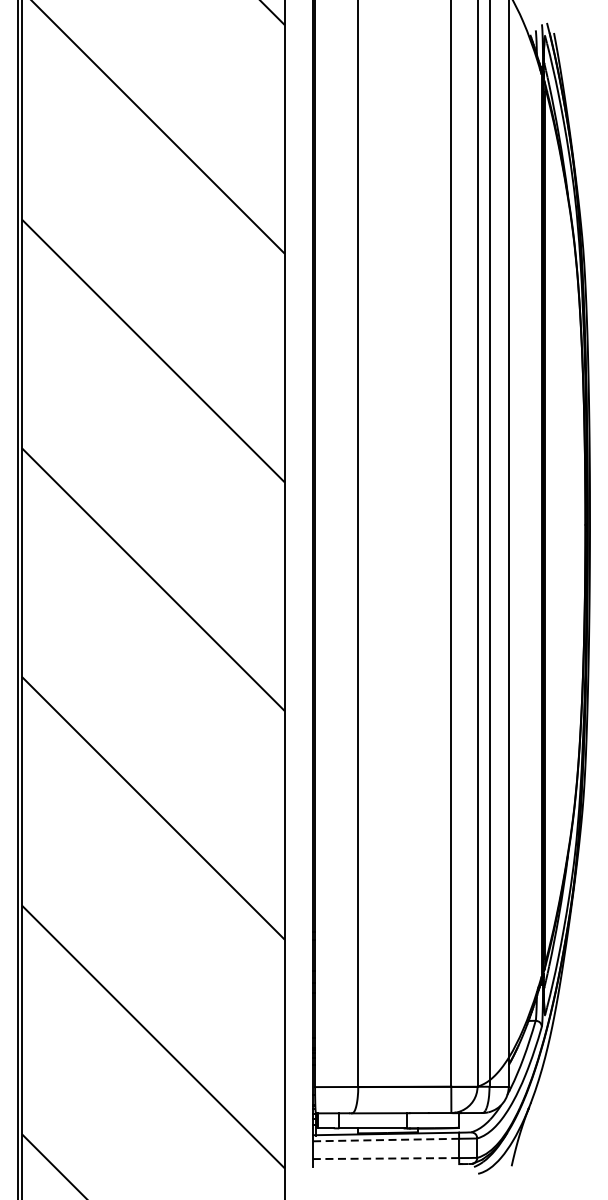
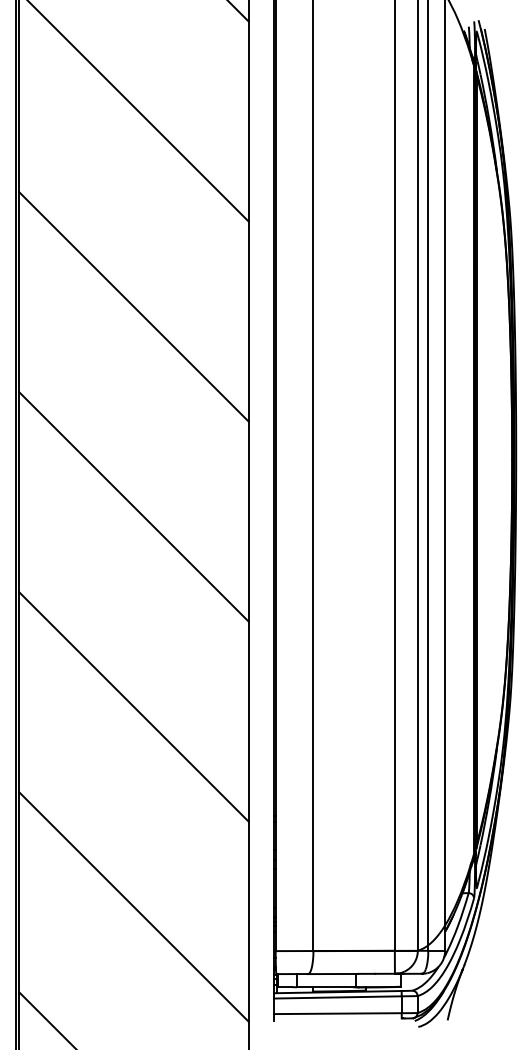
line: (385, 1140) -> (337, 997), dashed -> solid
line: (385, 1158) -> (337, 1013), dashed -> solid

